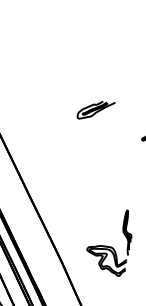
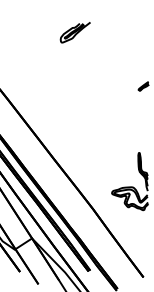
part: (95, 110) -> (74, 32), moved

